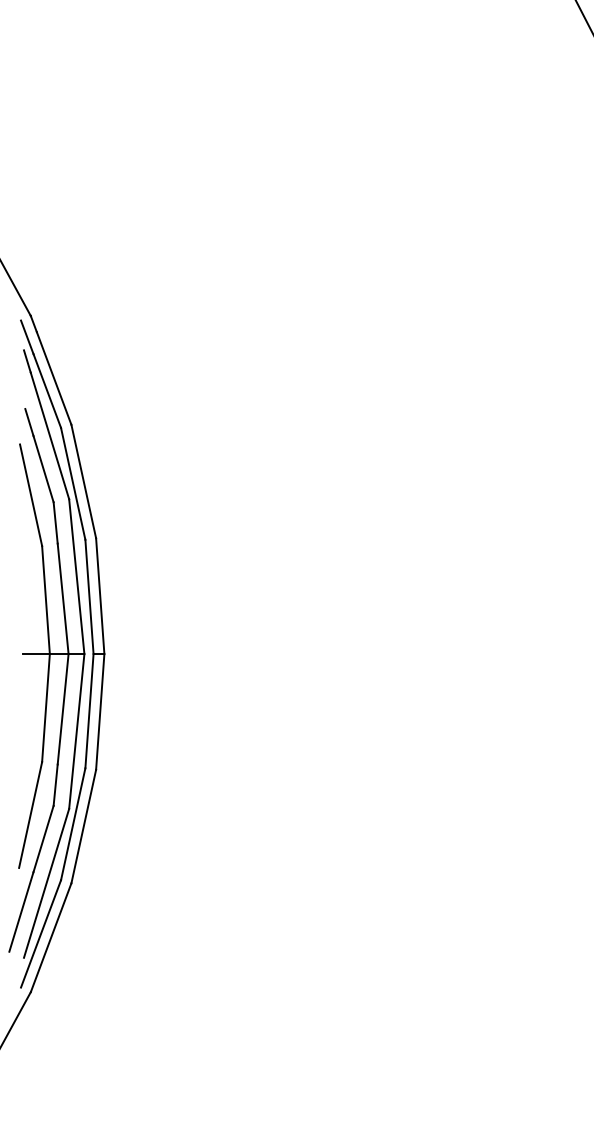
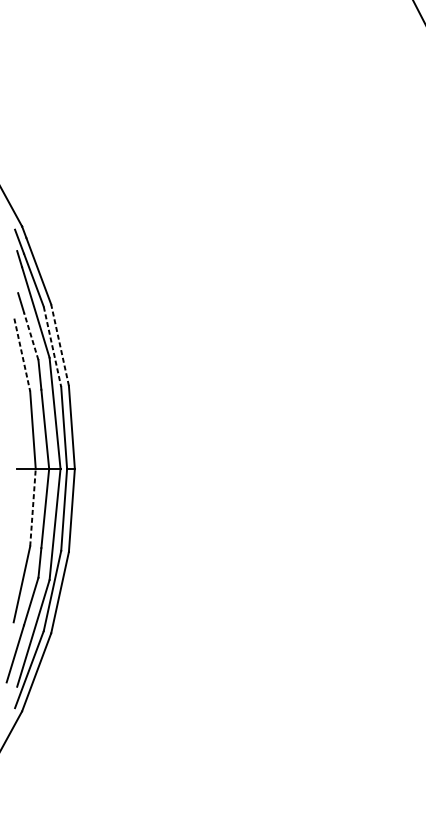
line: (43, 469) -> (31, 336), solid -> dashed
line: (83, 481) -> (59, 345), solid -> dashed
line: (73, 484) -> (52, 347), solid -> dashed
line: (31, 495) -> (22, 355), solid -> dashed
line: (46, 707) -> (33, 507), solid -> dashed

